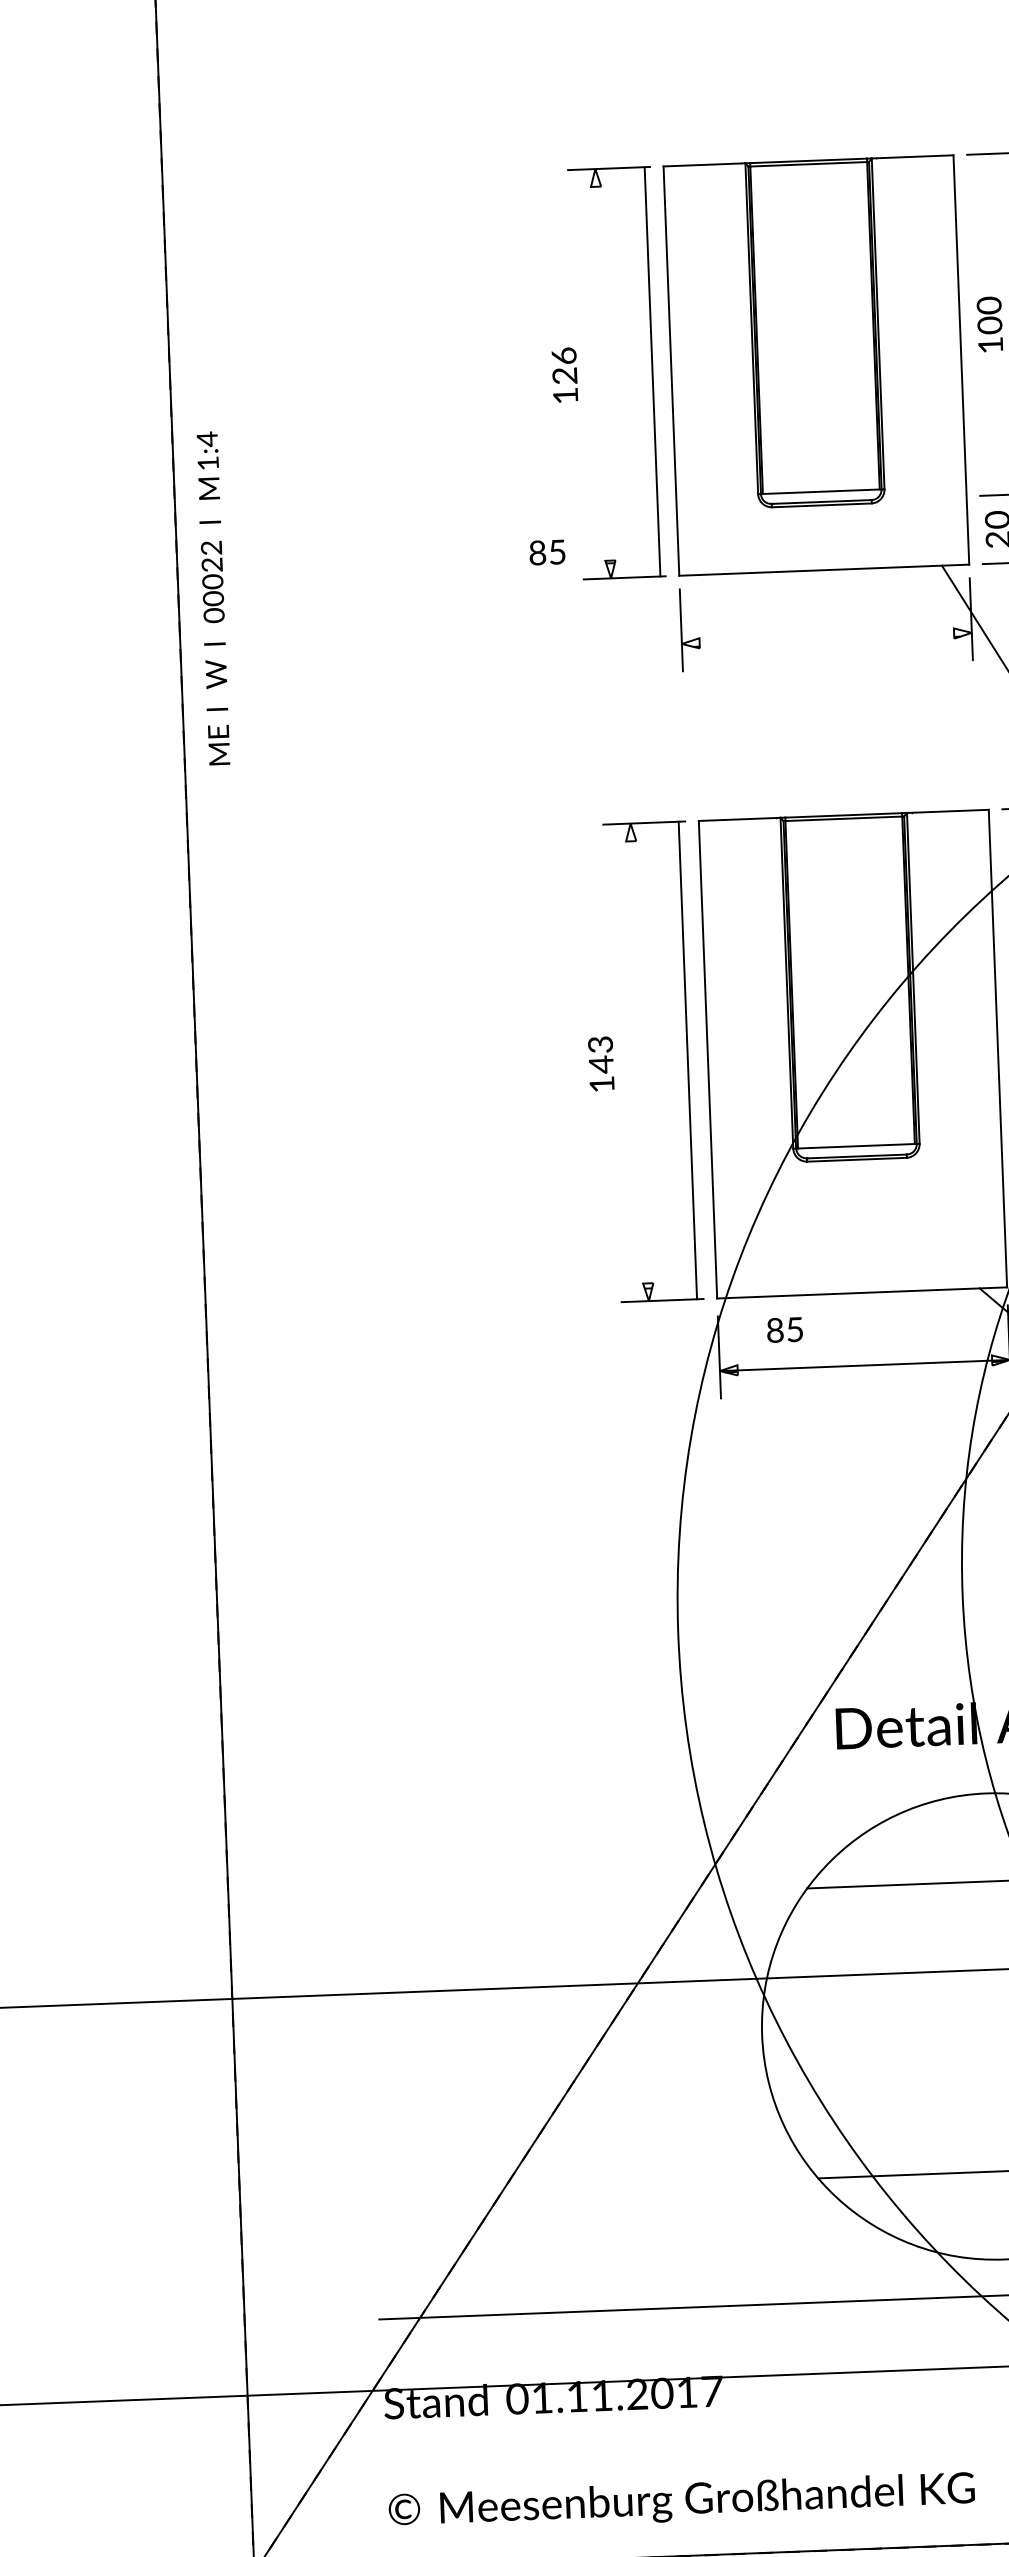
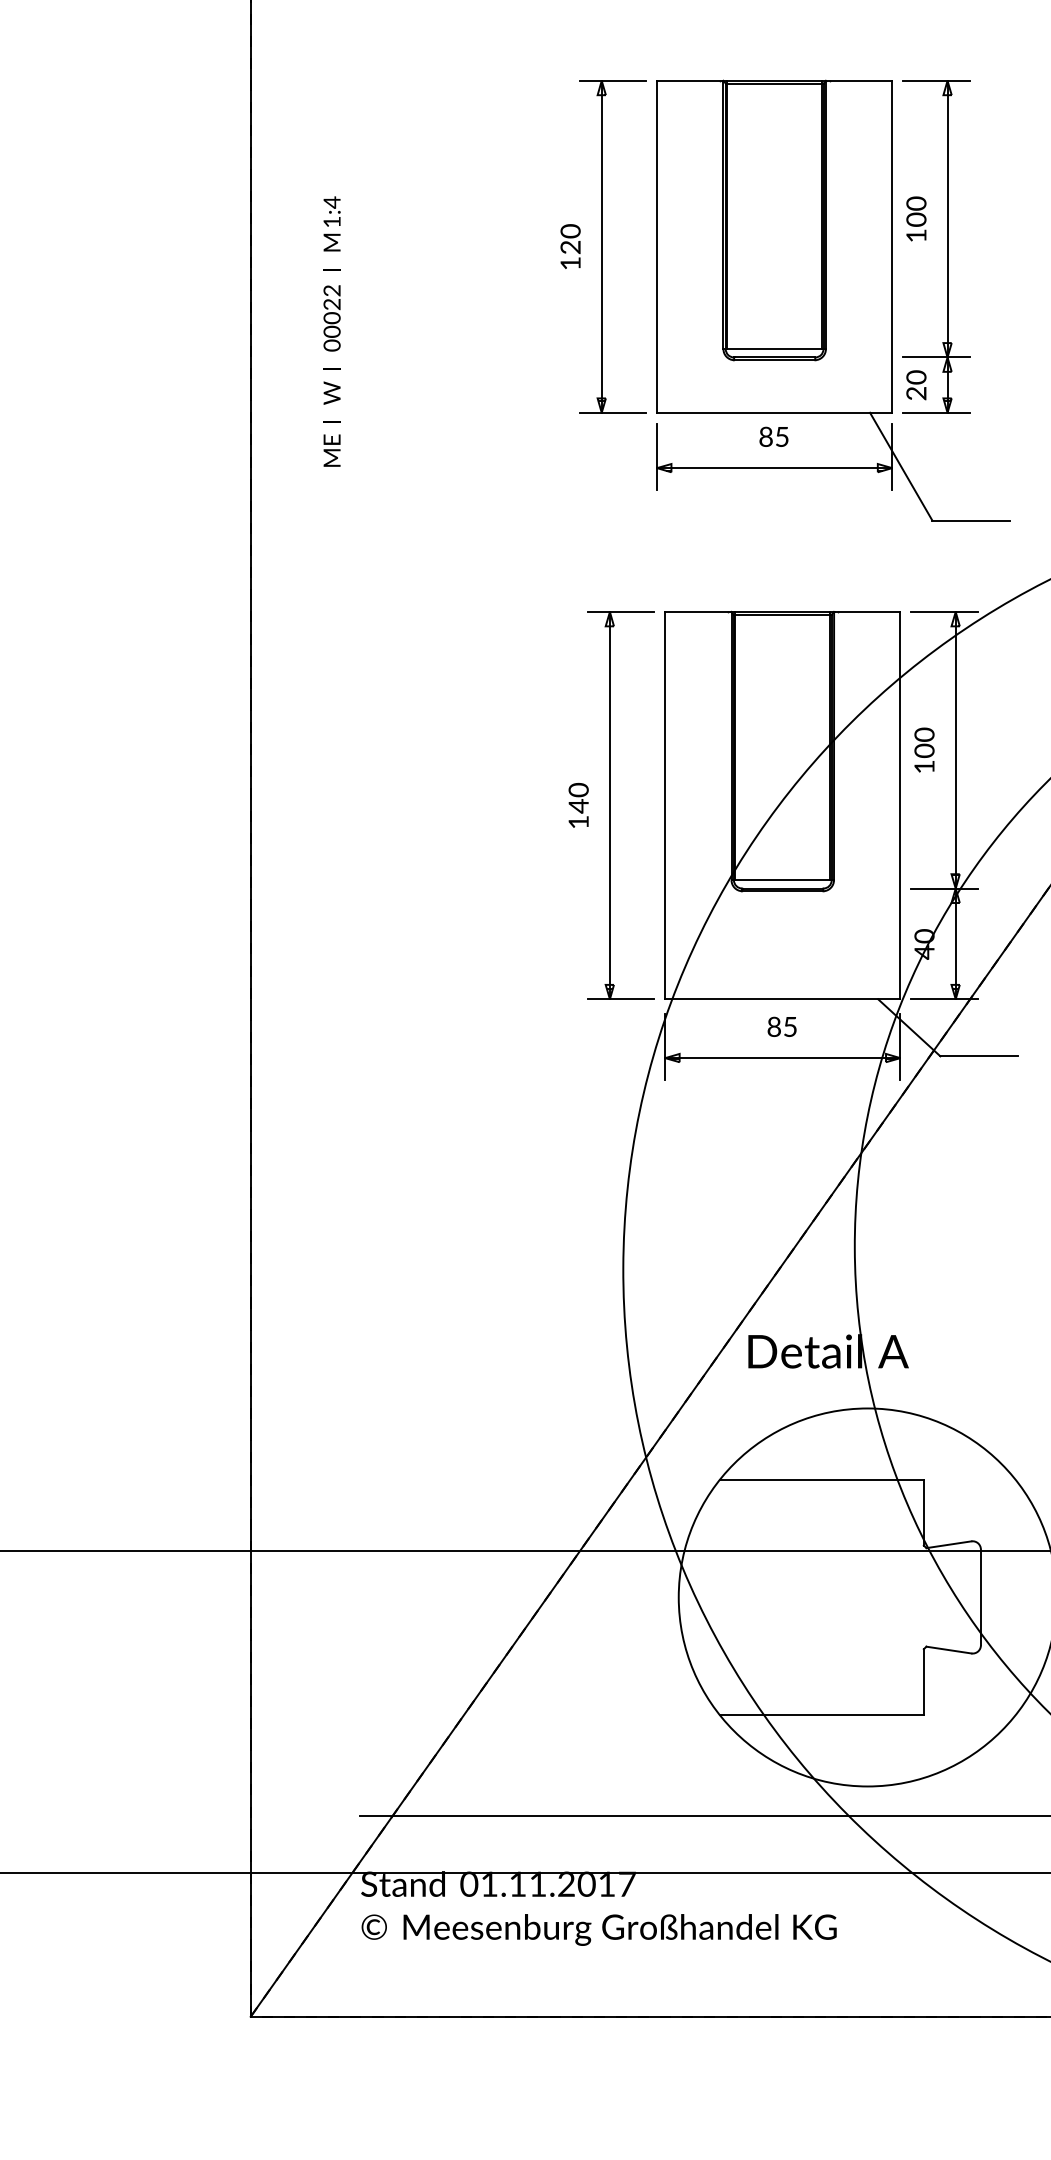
text: (563, 356) -> (570, 231), 126 -> 120
line: (652, 371) -> (601, 246), moved
text: (546, 552) -> (773, 436), moved
text: (212, 598) -> (331, 331), moved
line: (826, 638) -> (774, 468), added
text: (600, 1043) -> (578, 789), 143 -> 140
line: (687, 1060) -> (609, 805), moved
text: (784, 1329) -> (781, 1026), moved
text: (680, 2501) -> (598, 1929), moved

